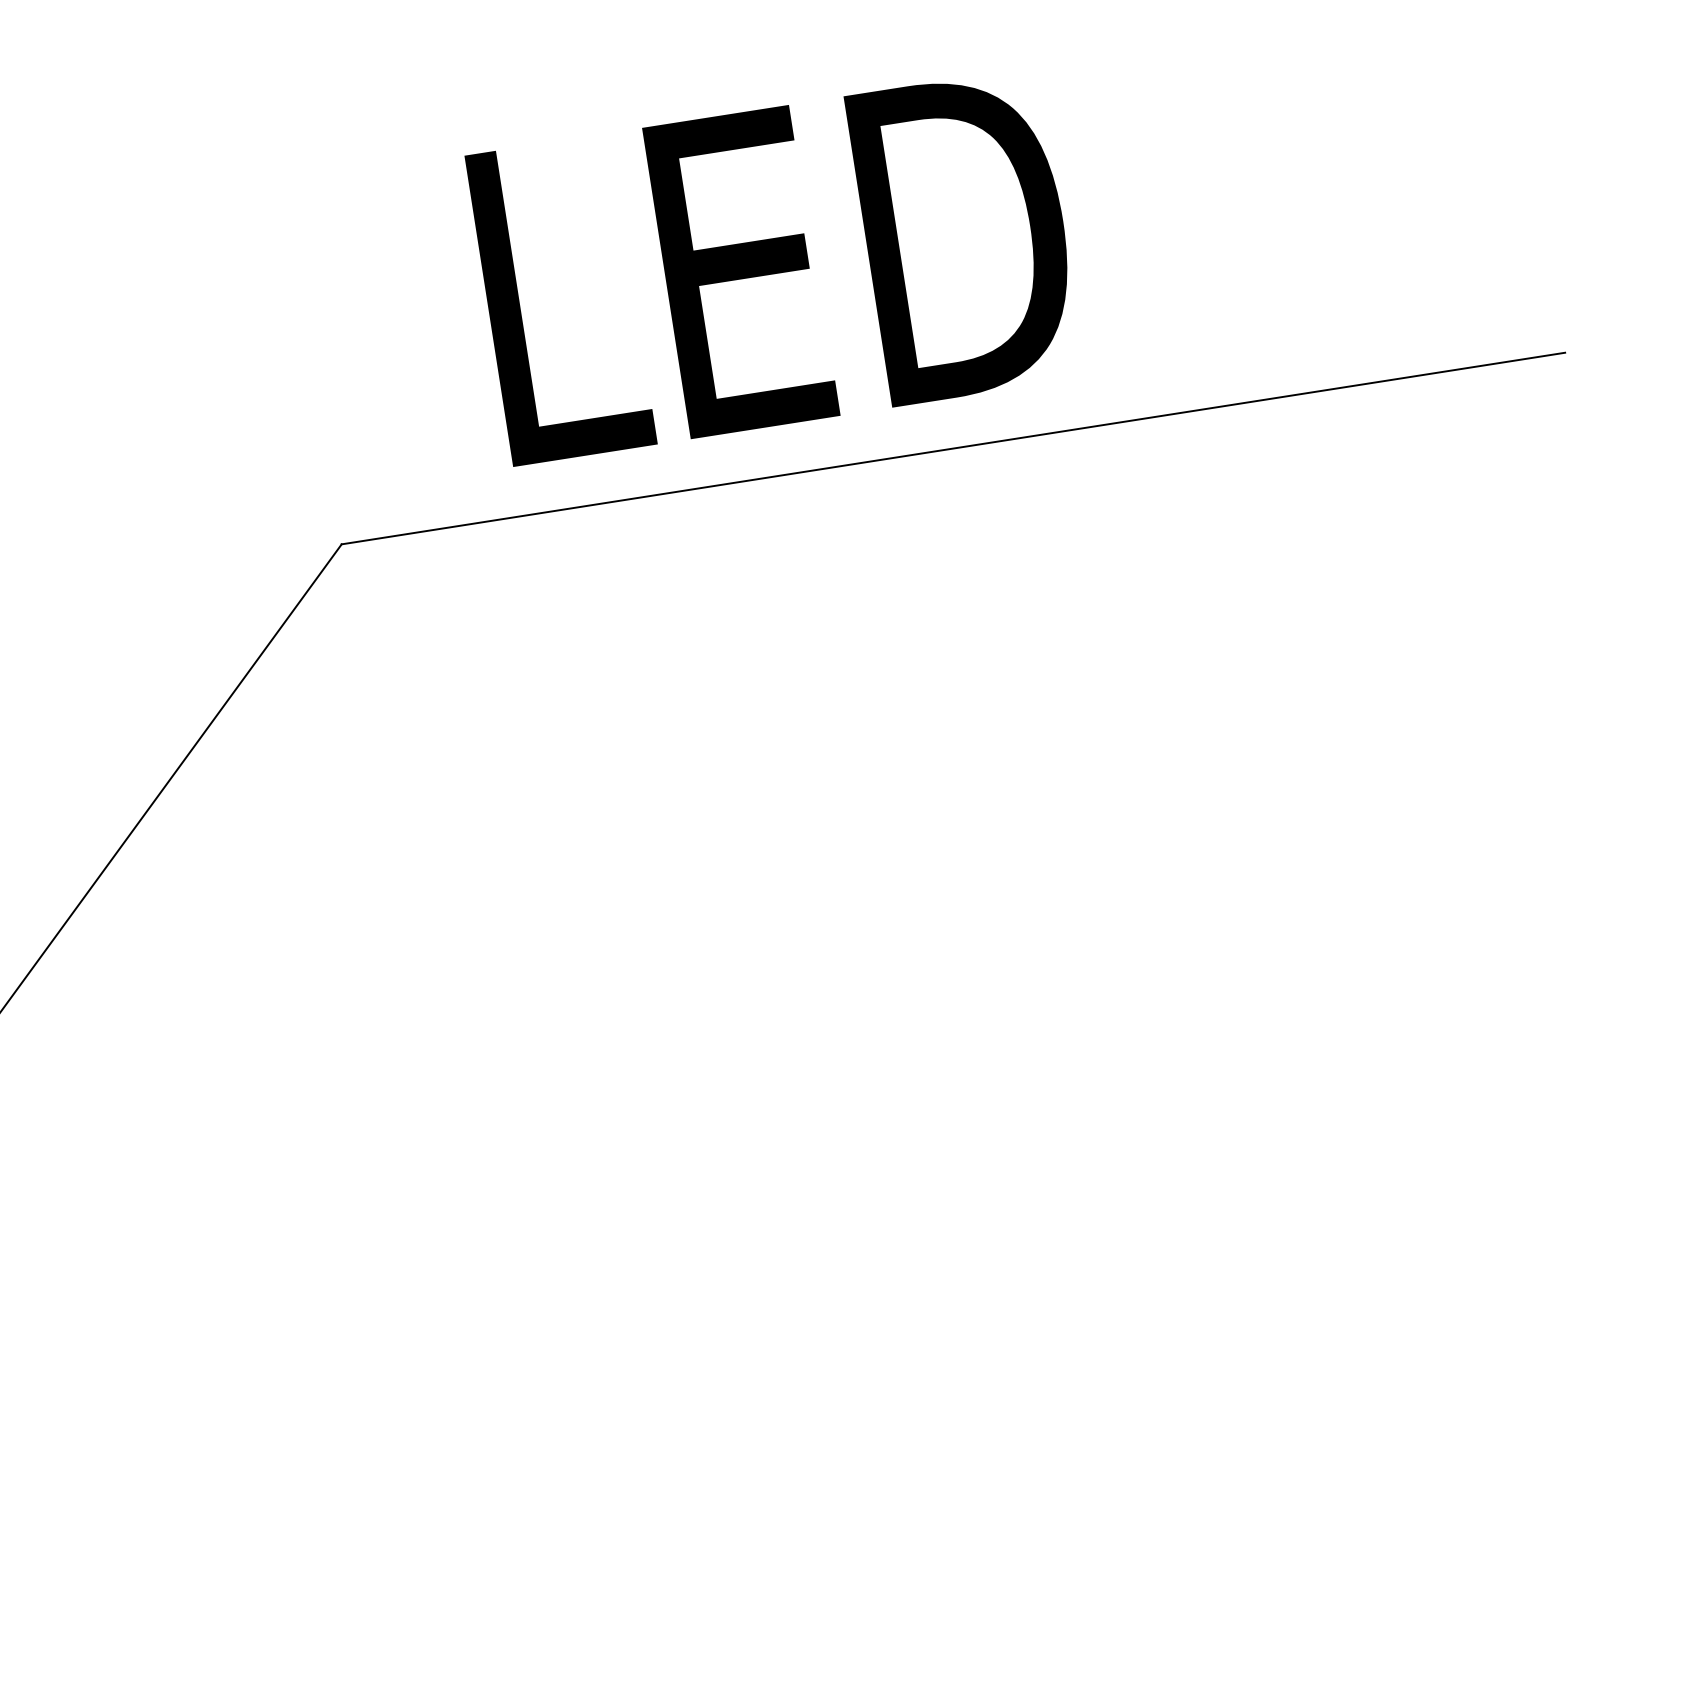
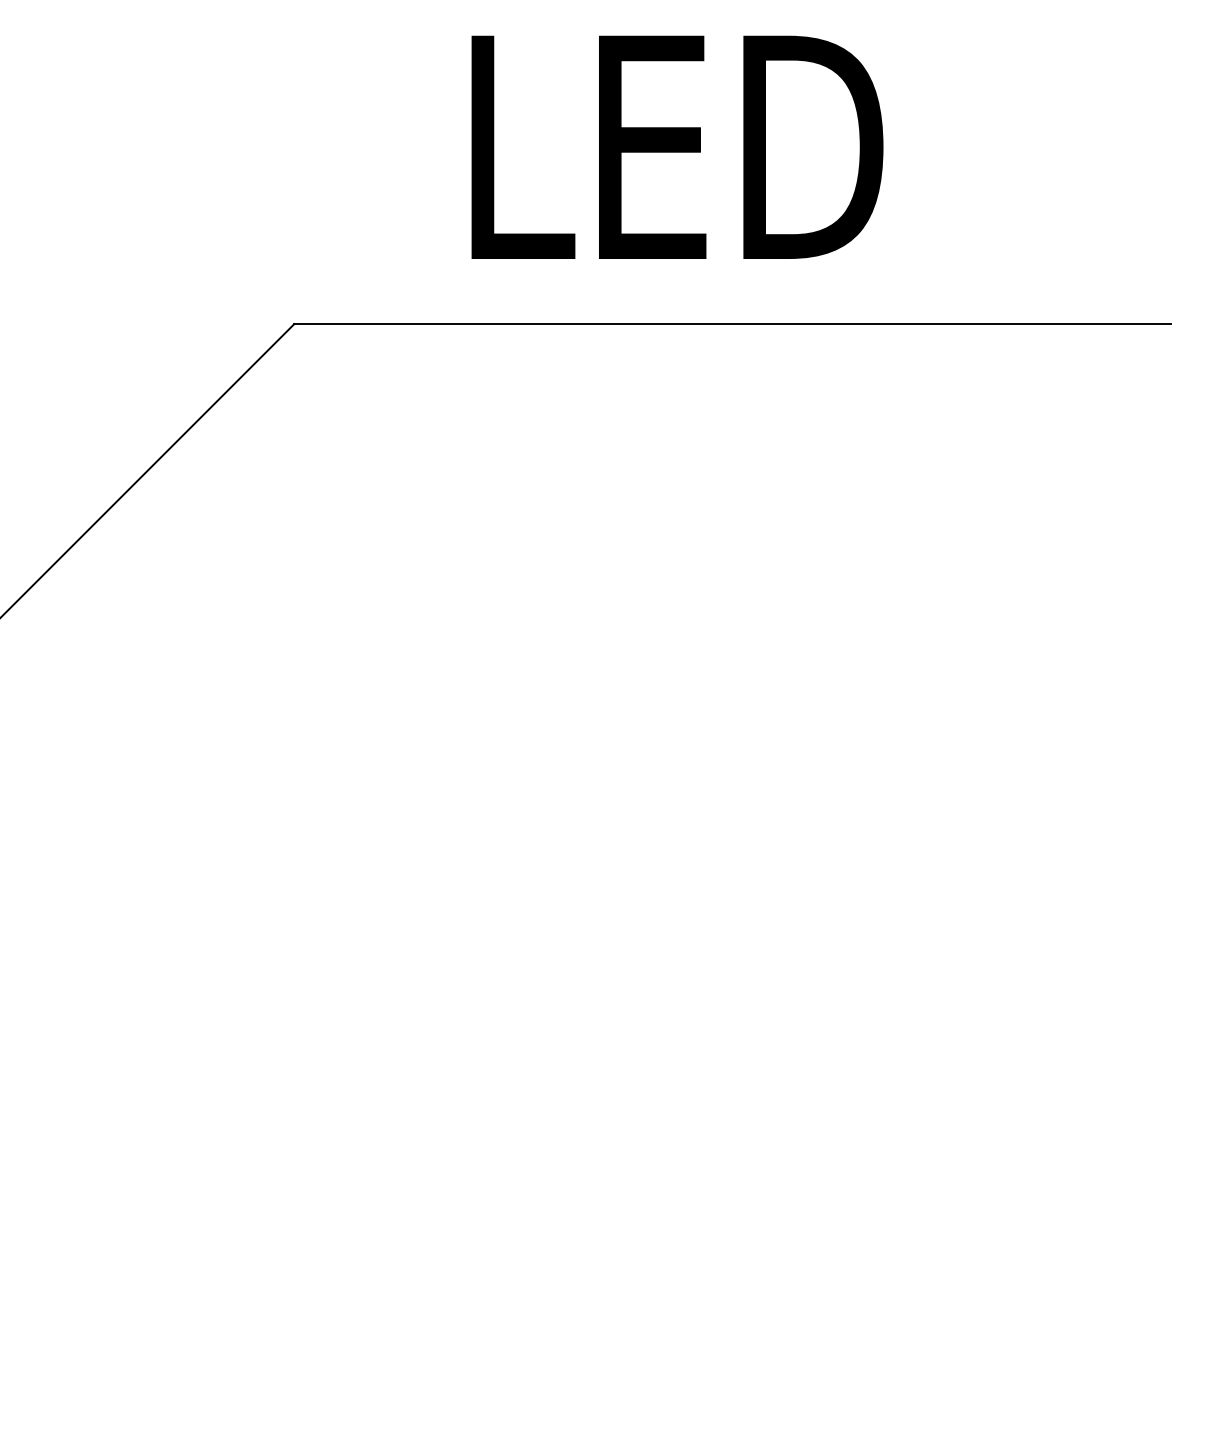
text: (775, 265) -> (677, 146), moved

